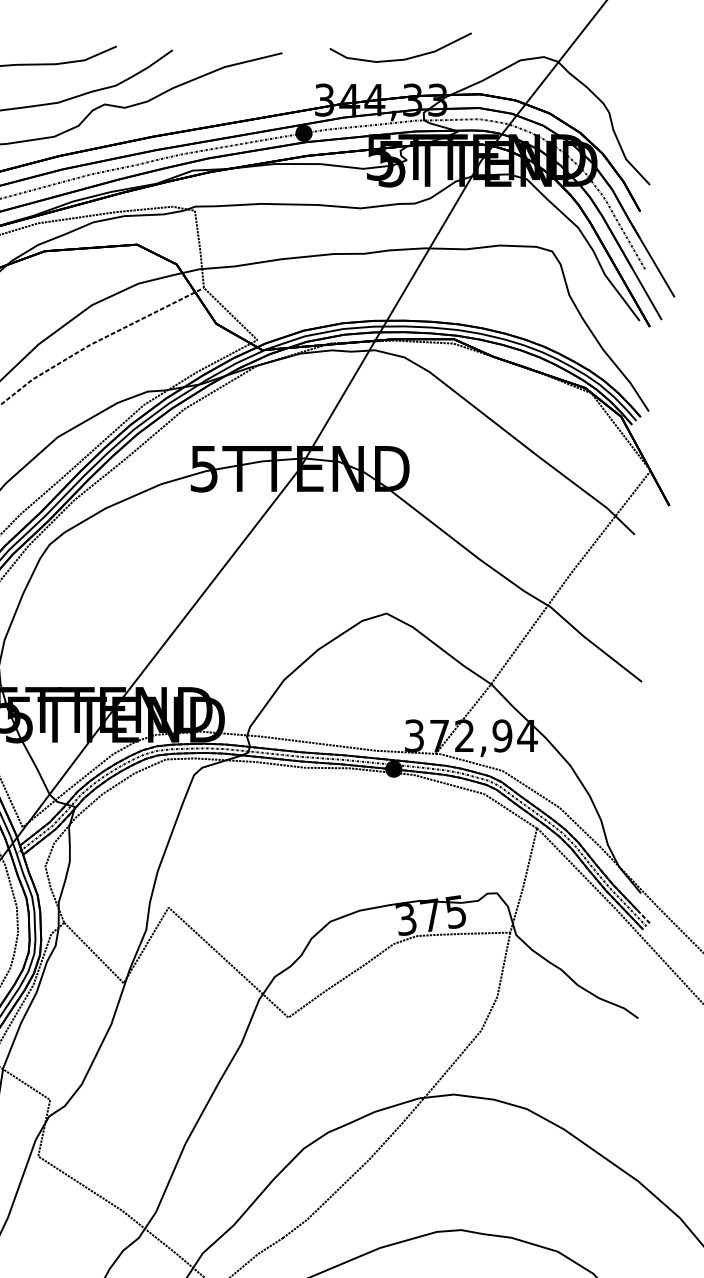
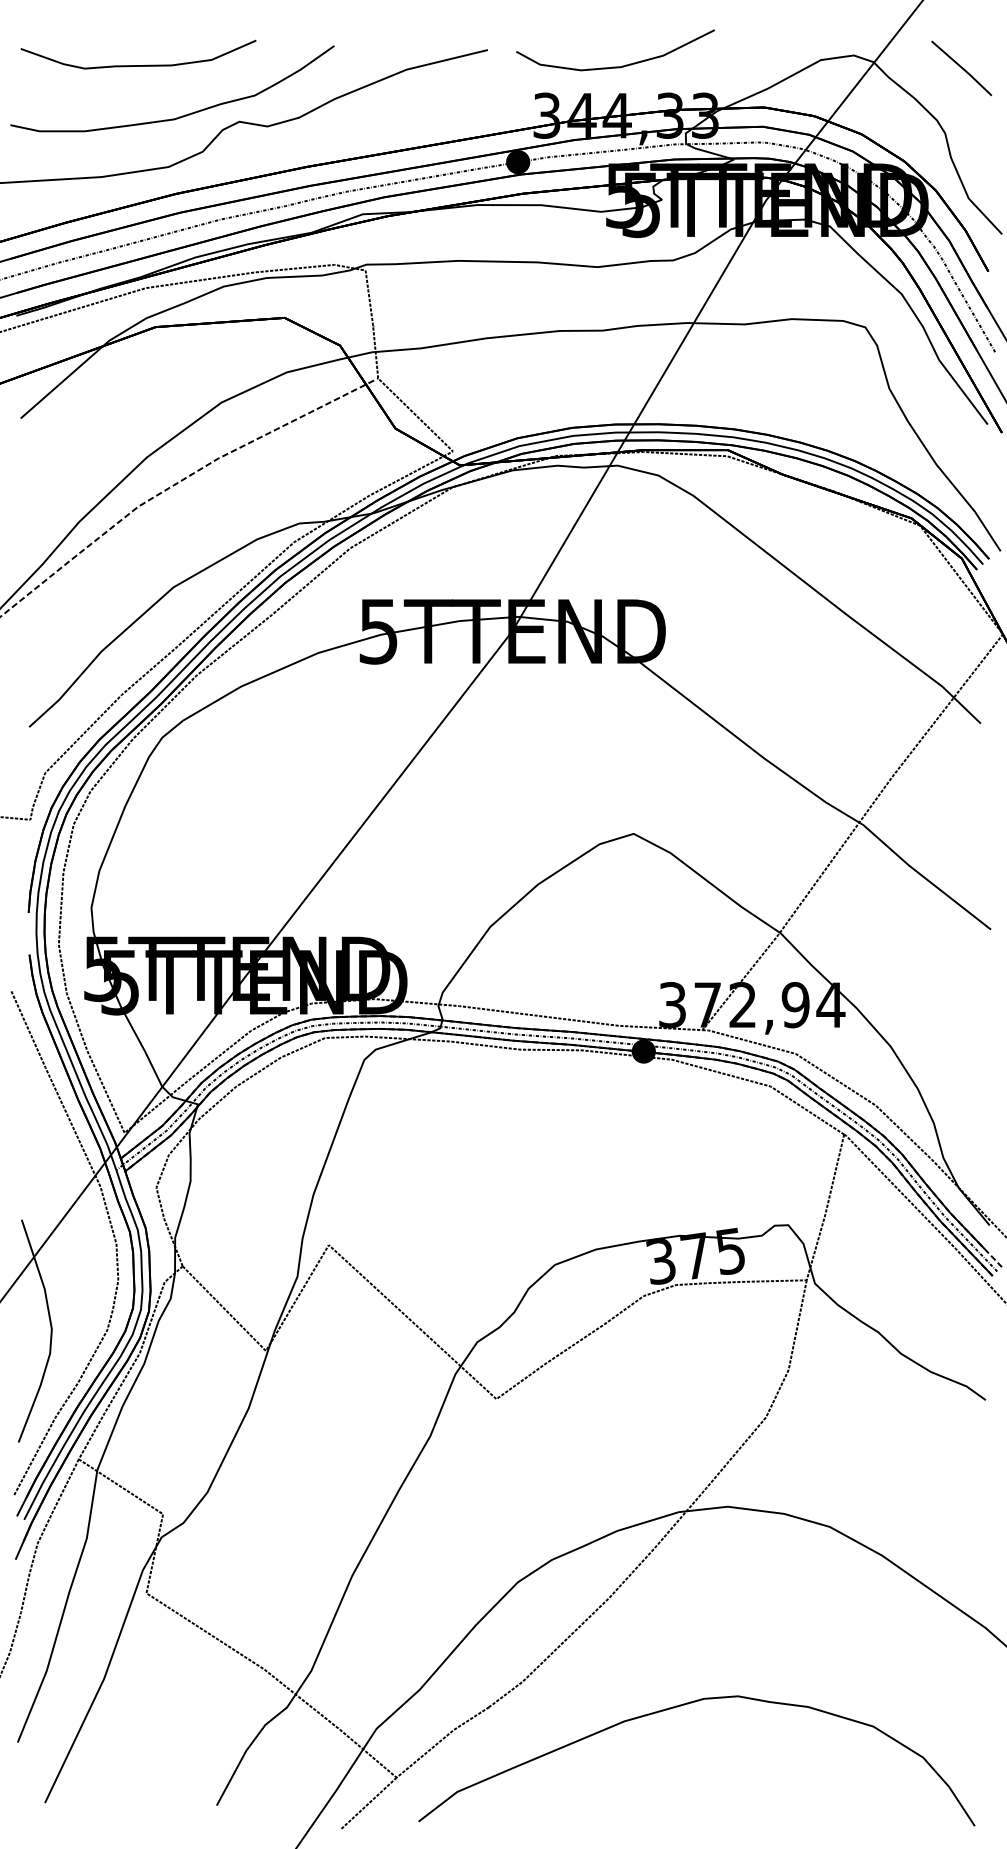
curve: (400, 59) -> (615, 66), moved
line: (620, 66) -> (961, 68), added

